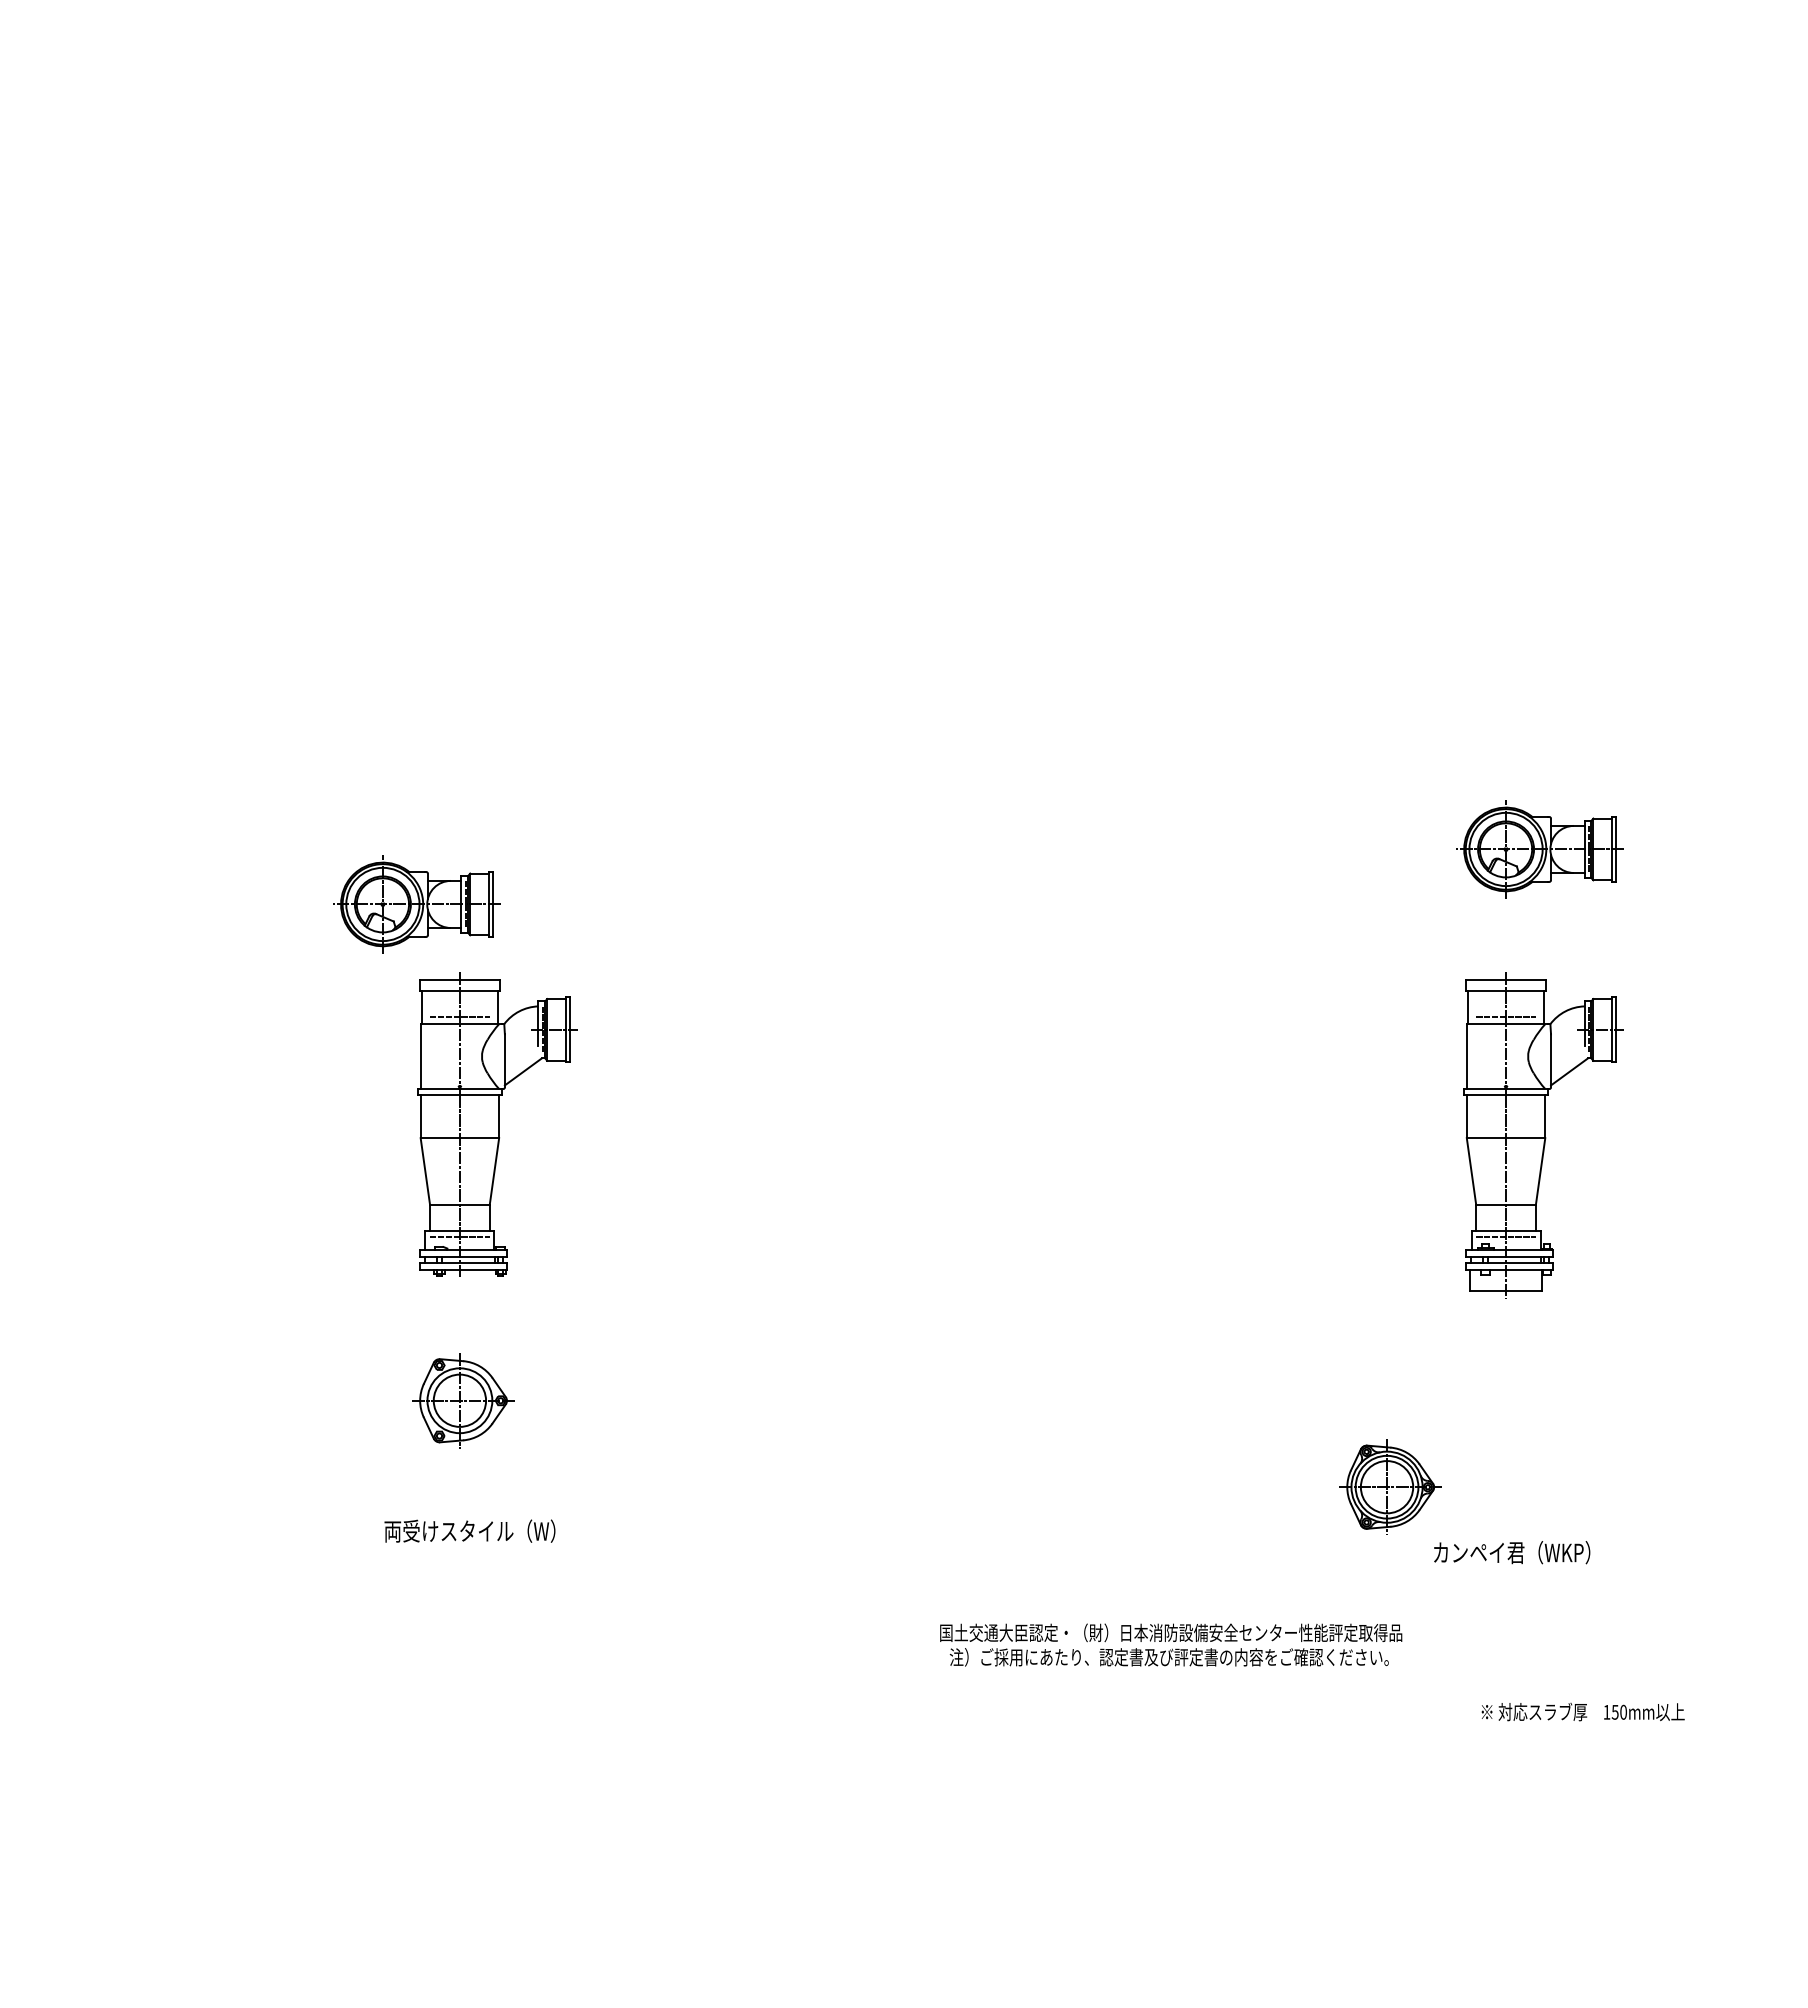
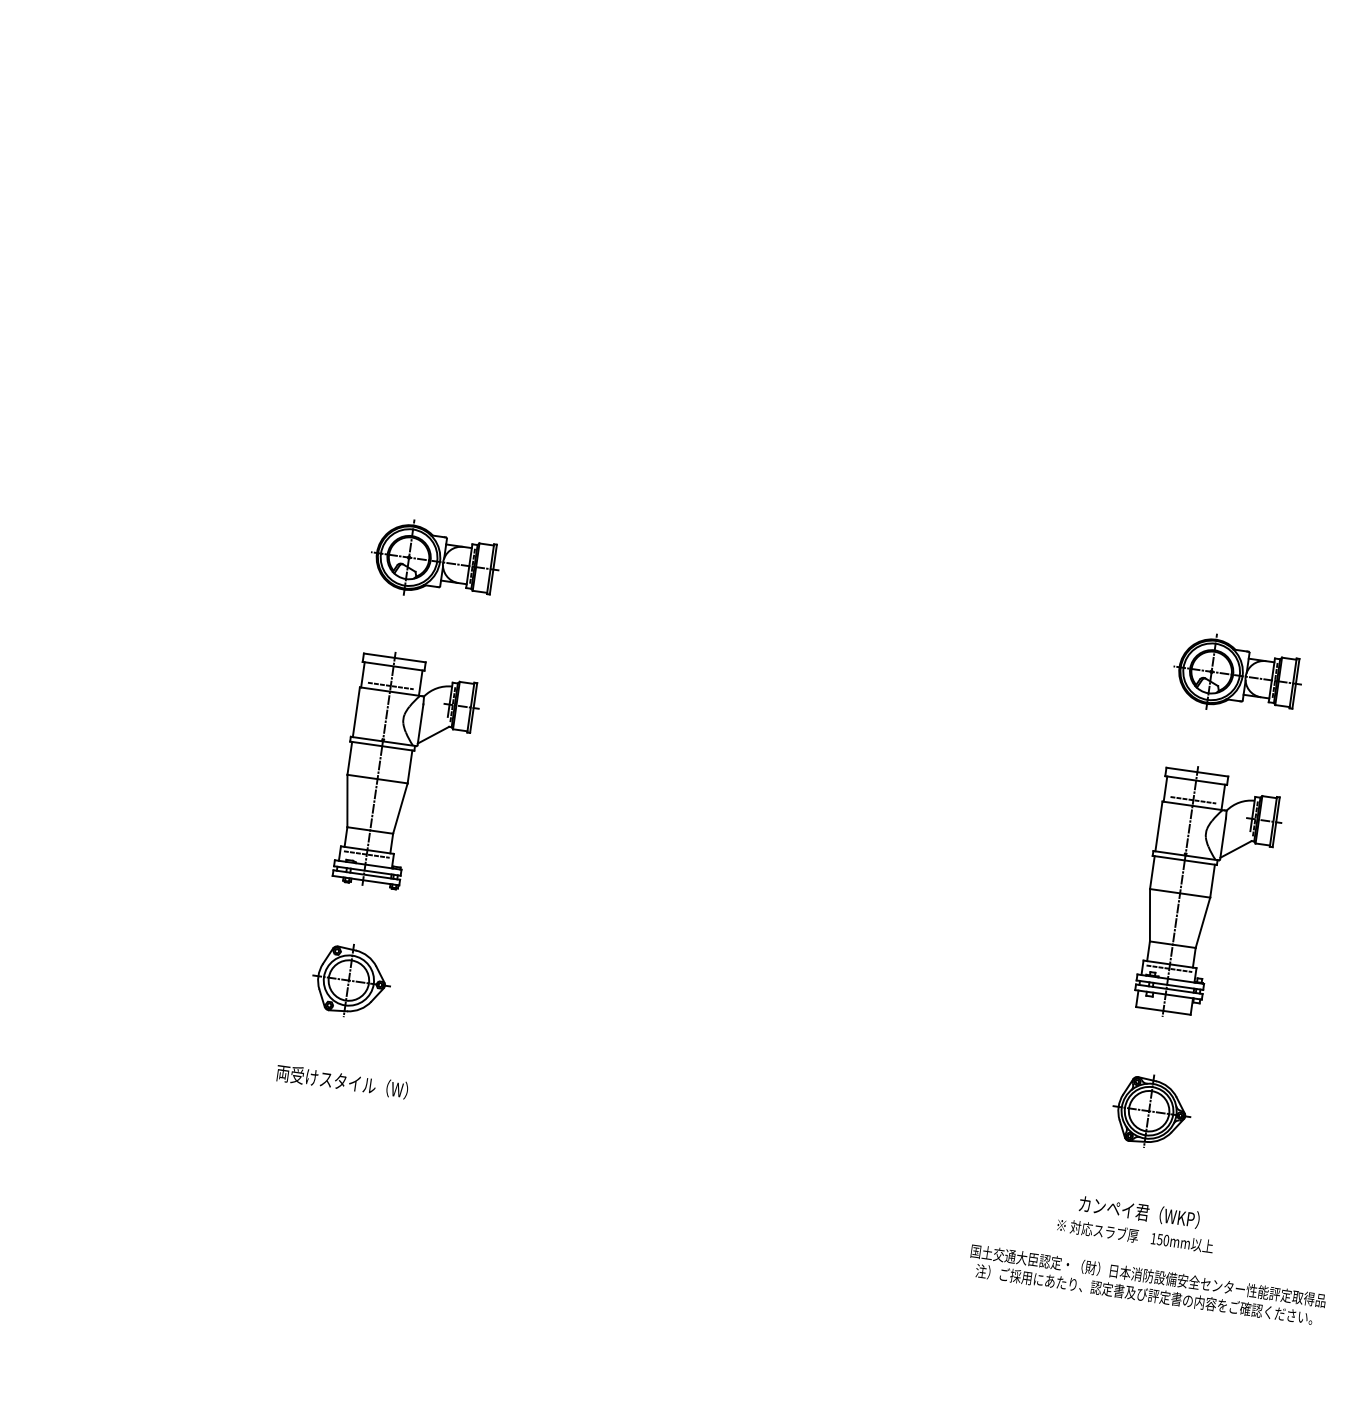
part: (416, 904) -> (434, 561), moved
part: (1390, 1486) -> (1151, 1111), moved
text: (1171, 1644) -> (1147, 1284), moved
text: (1582, 1712) -> (1134, 1236), moved

